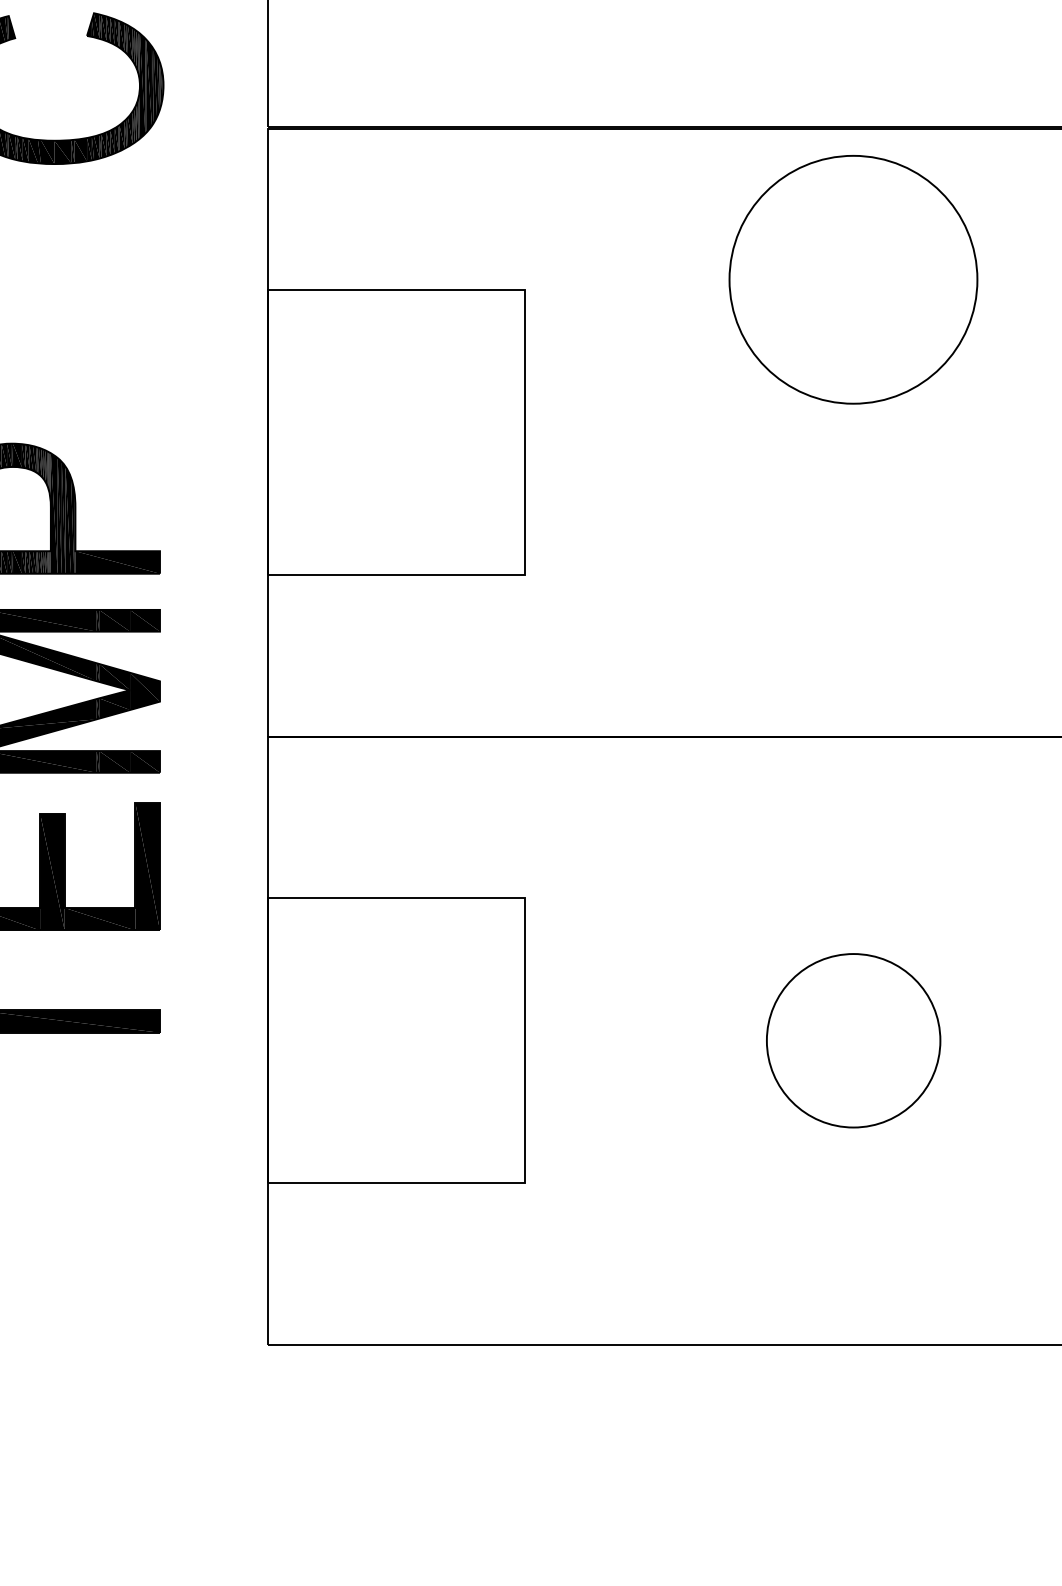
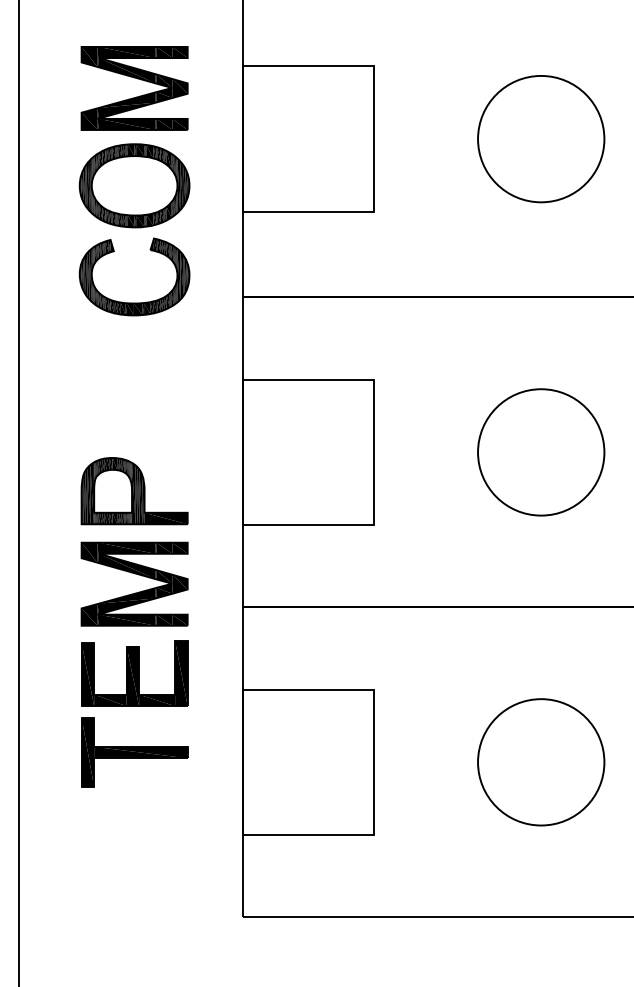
part: (854, 279) -> (541, 452), moved
part: (854, 1041) -> (541, 762), size x1.43

